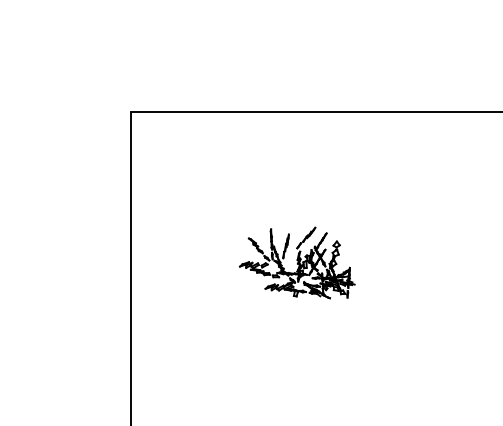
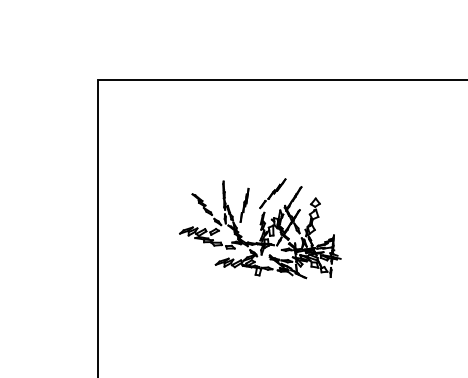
part: (297, 262) -> (260, 228), size x1.43

